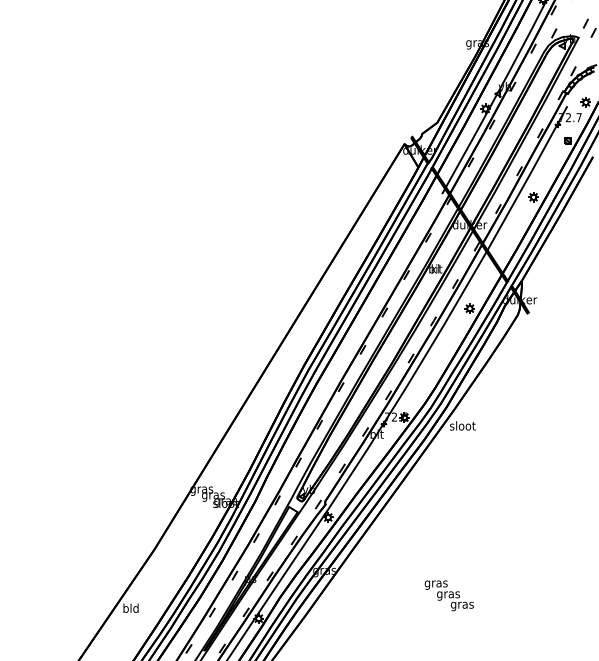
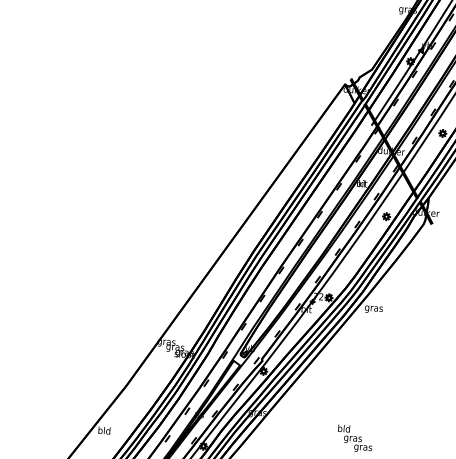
text: (462, 426) -> (373, 308), sloot -> gras
text: (435, 583) -> (343, 429), gras -> bld

